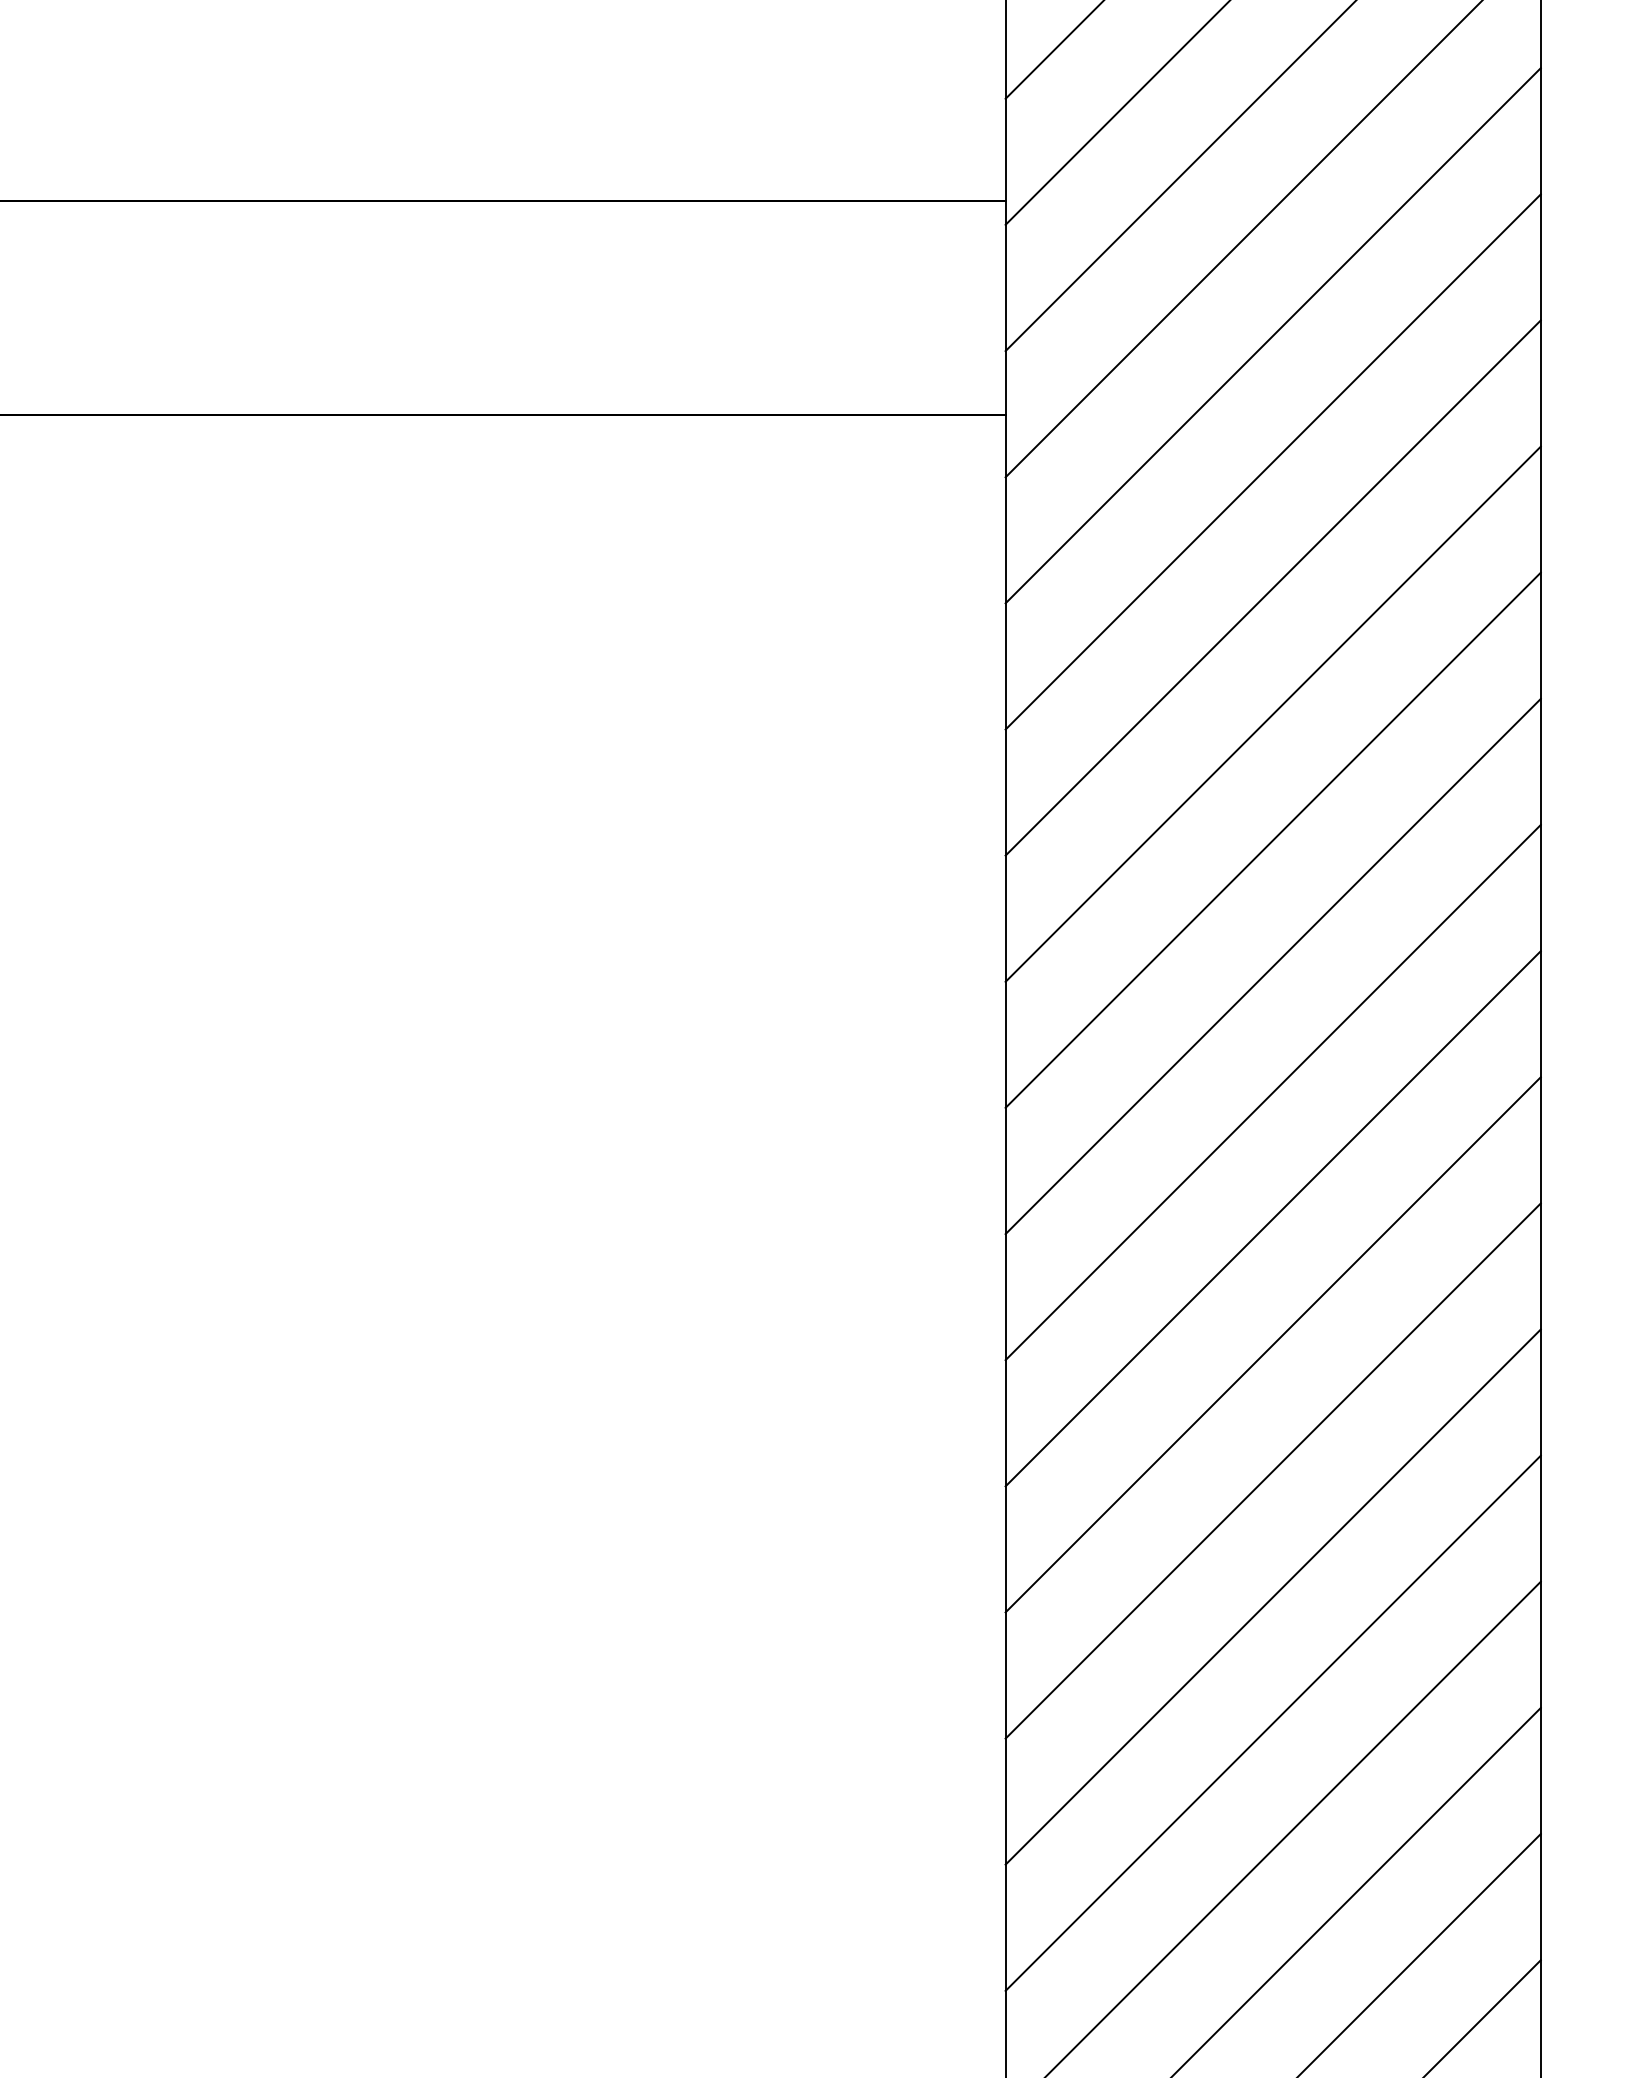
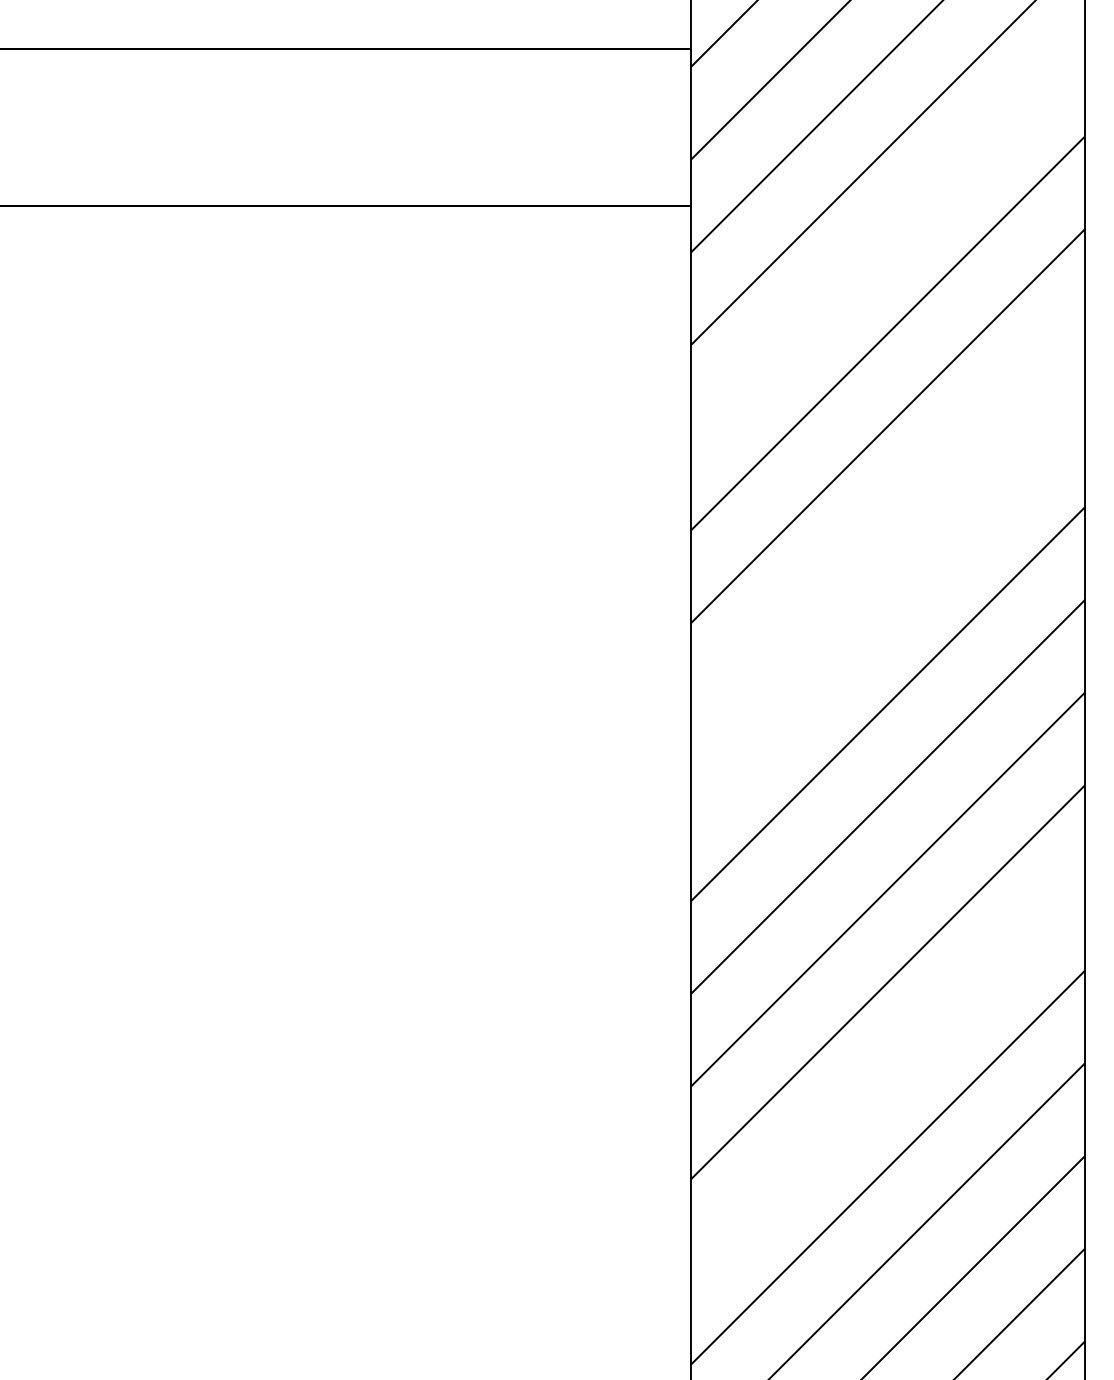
line: (1272, 461) -> (887, 240), removed
line: (1272, 839) -> (887, 518), removed
line: (1272, 966) -> (887, 611), removed
line: (1272, 1596) -> (887, 1074), removed

